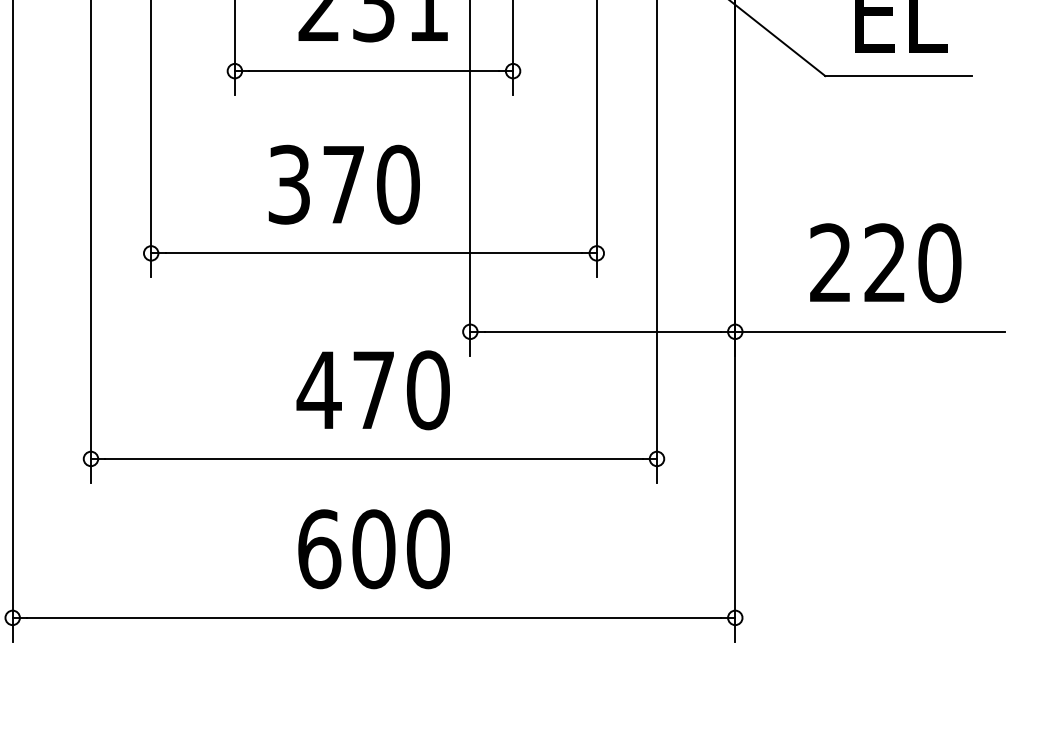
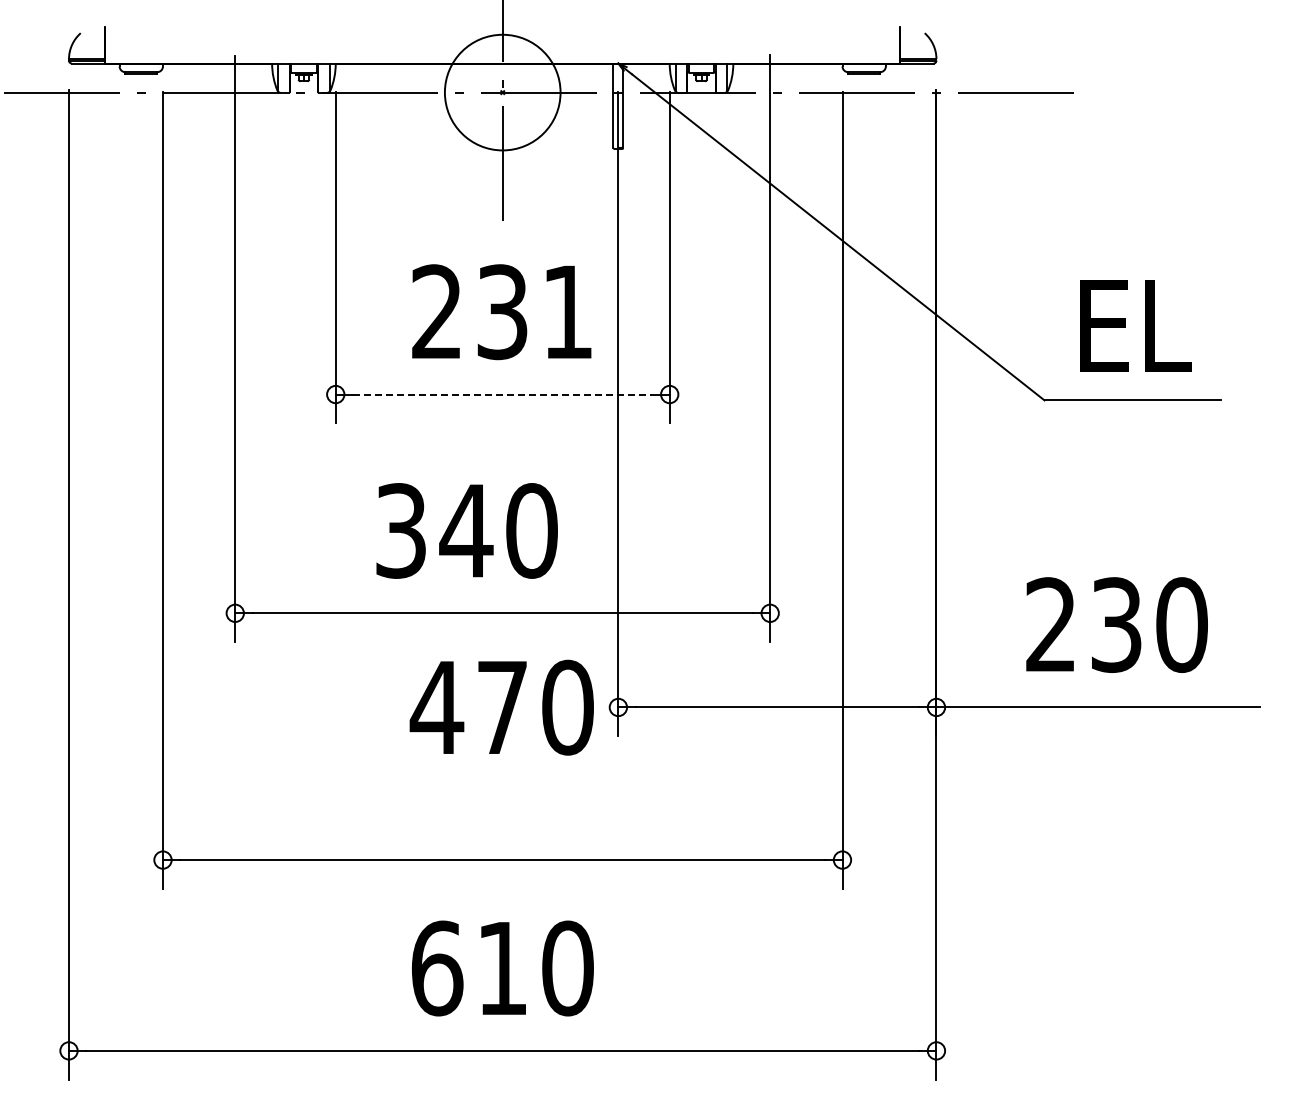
line: (373, 71) -> (502, 394), solid -> dashed
text: (343, 184) -> (466, 530), 370 -> 340
text: (885, 262) -> (1116, 624), 220 -> 230
text: (372, 390) -> (501, 707), moved
text: (373, 549) -> (502, 968), 600 -> 610

